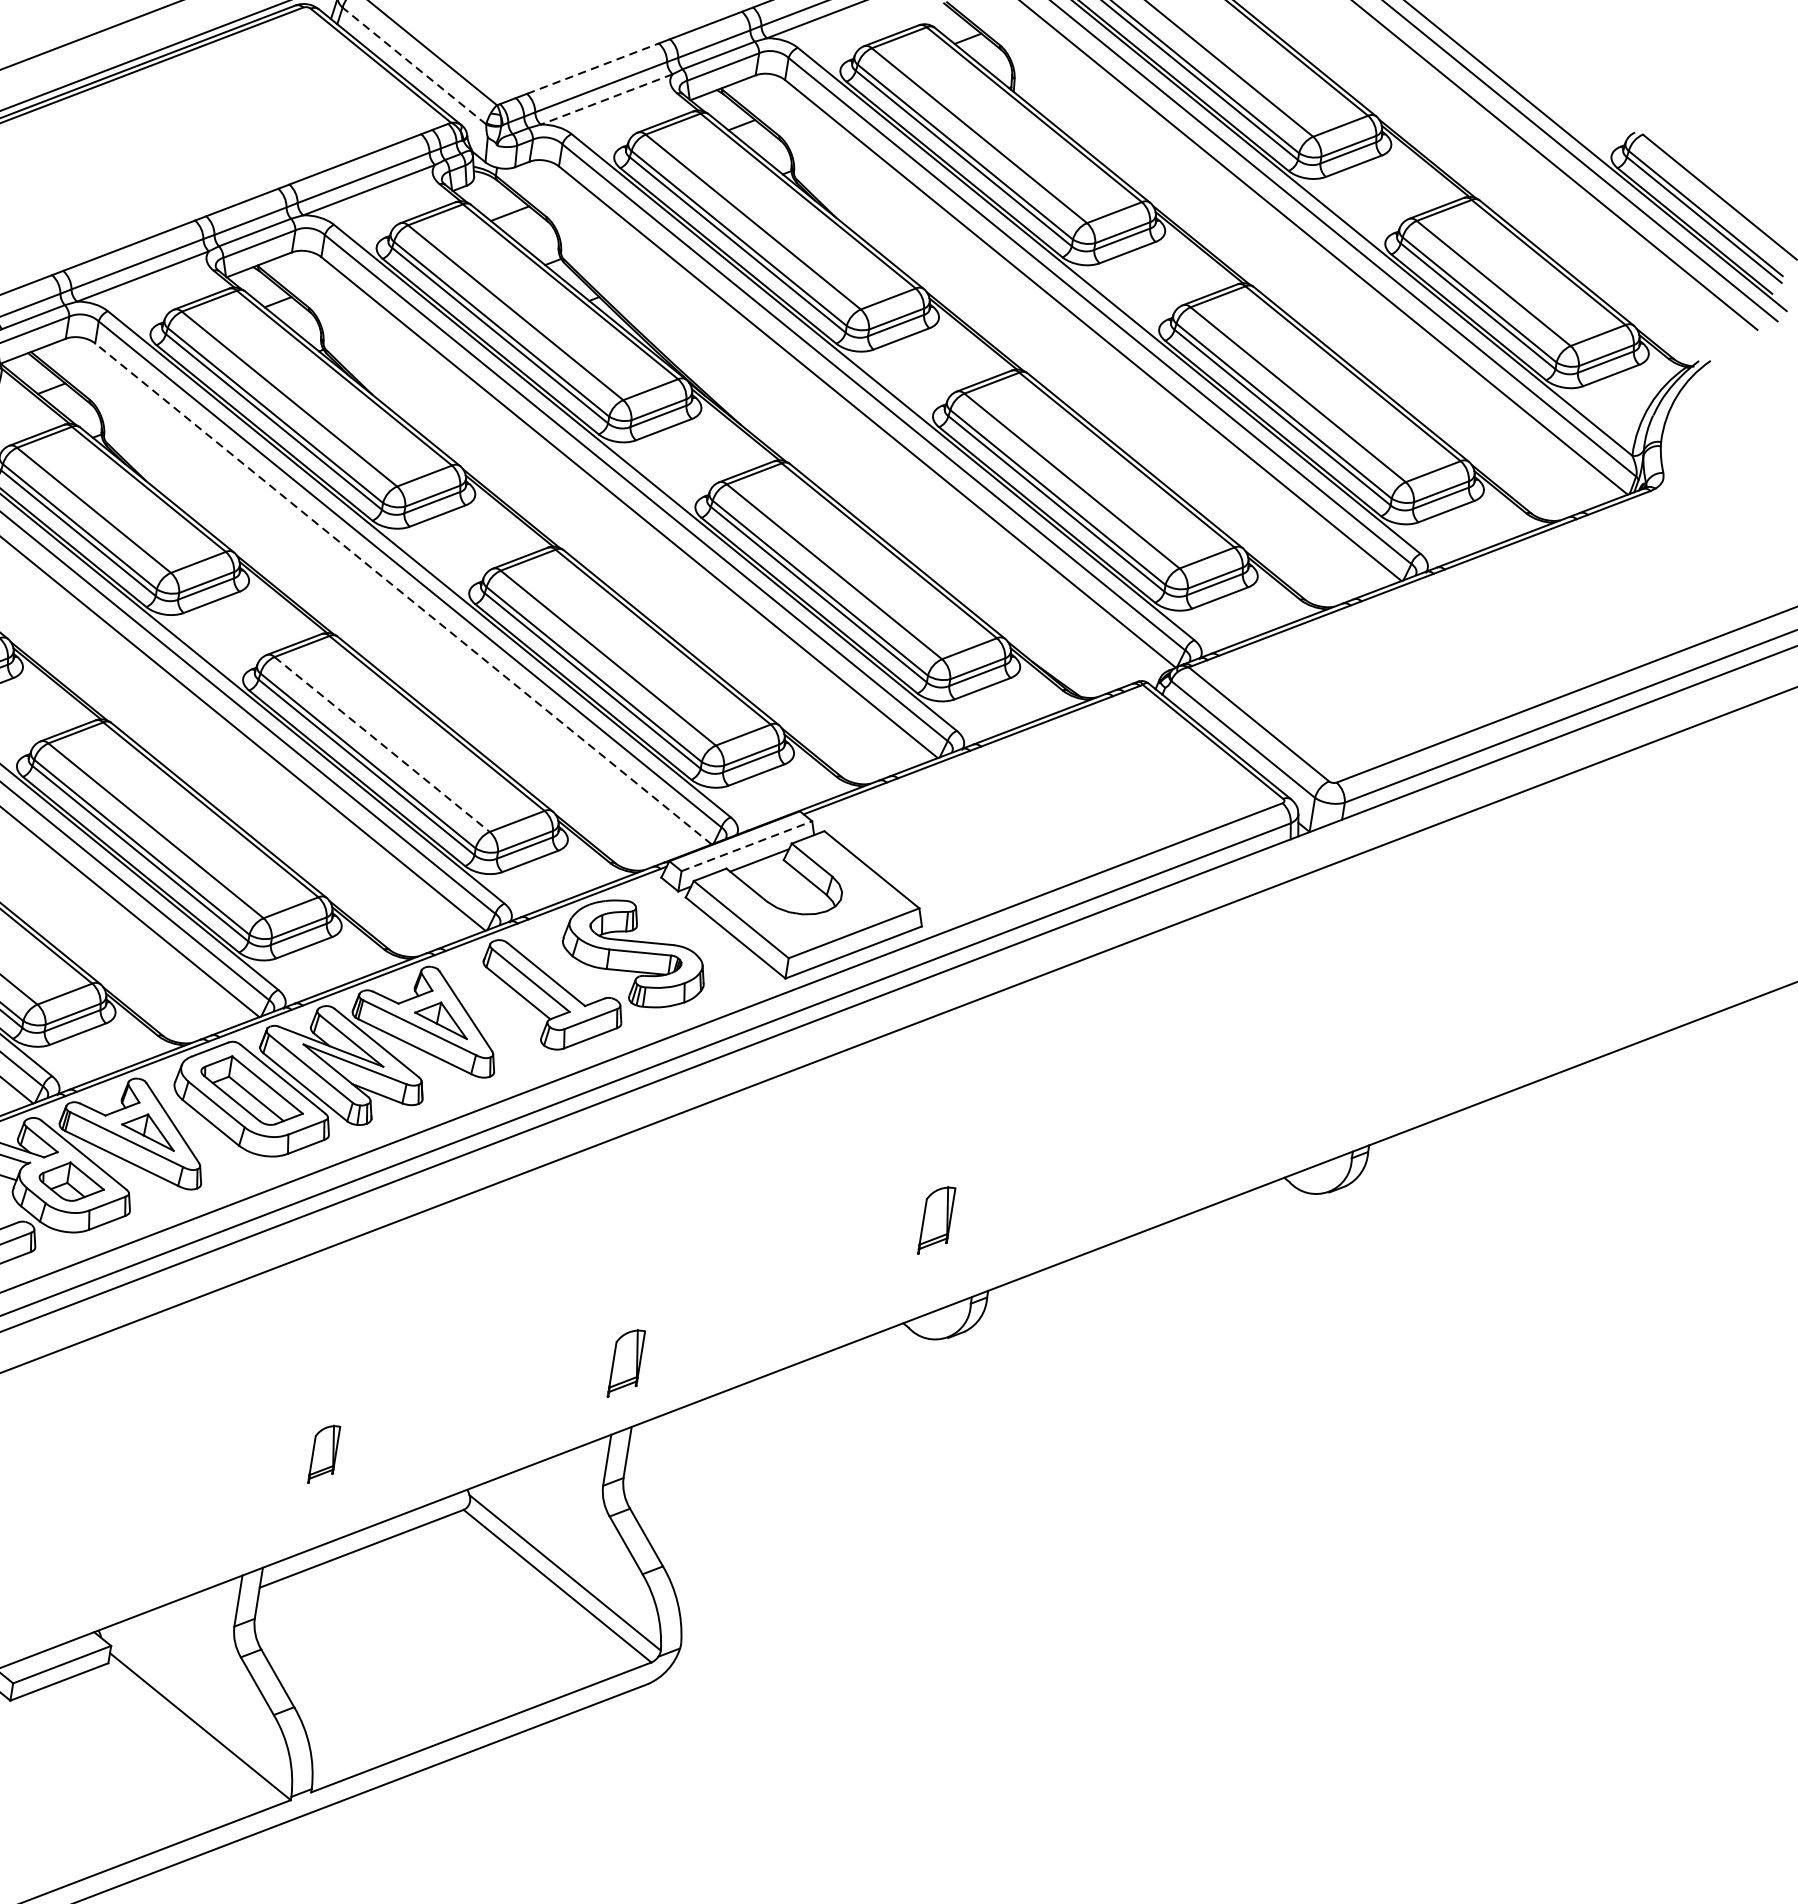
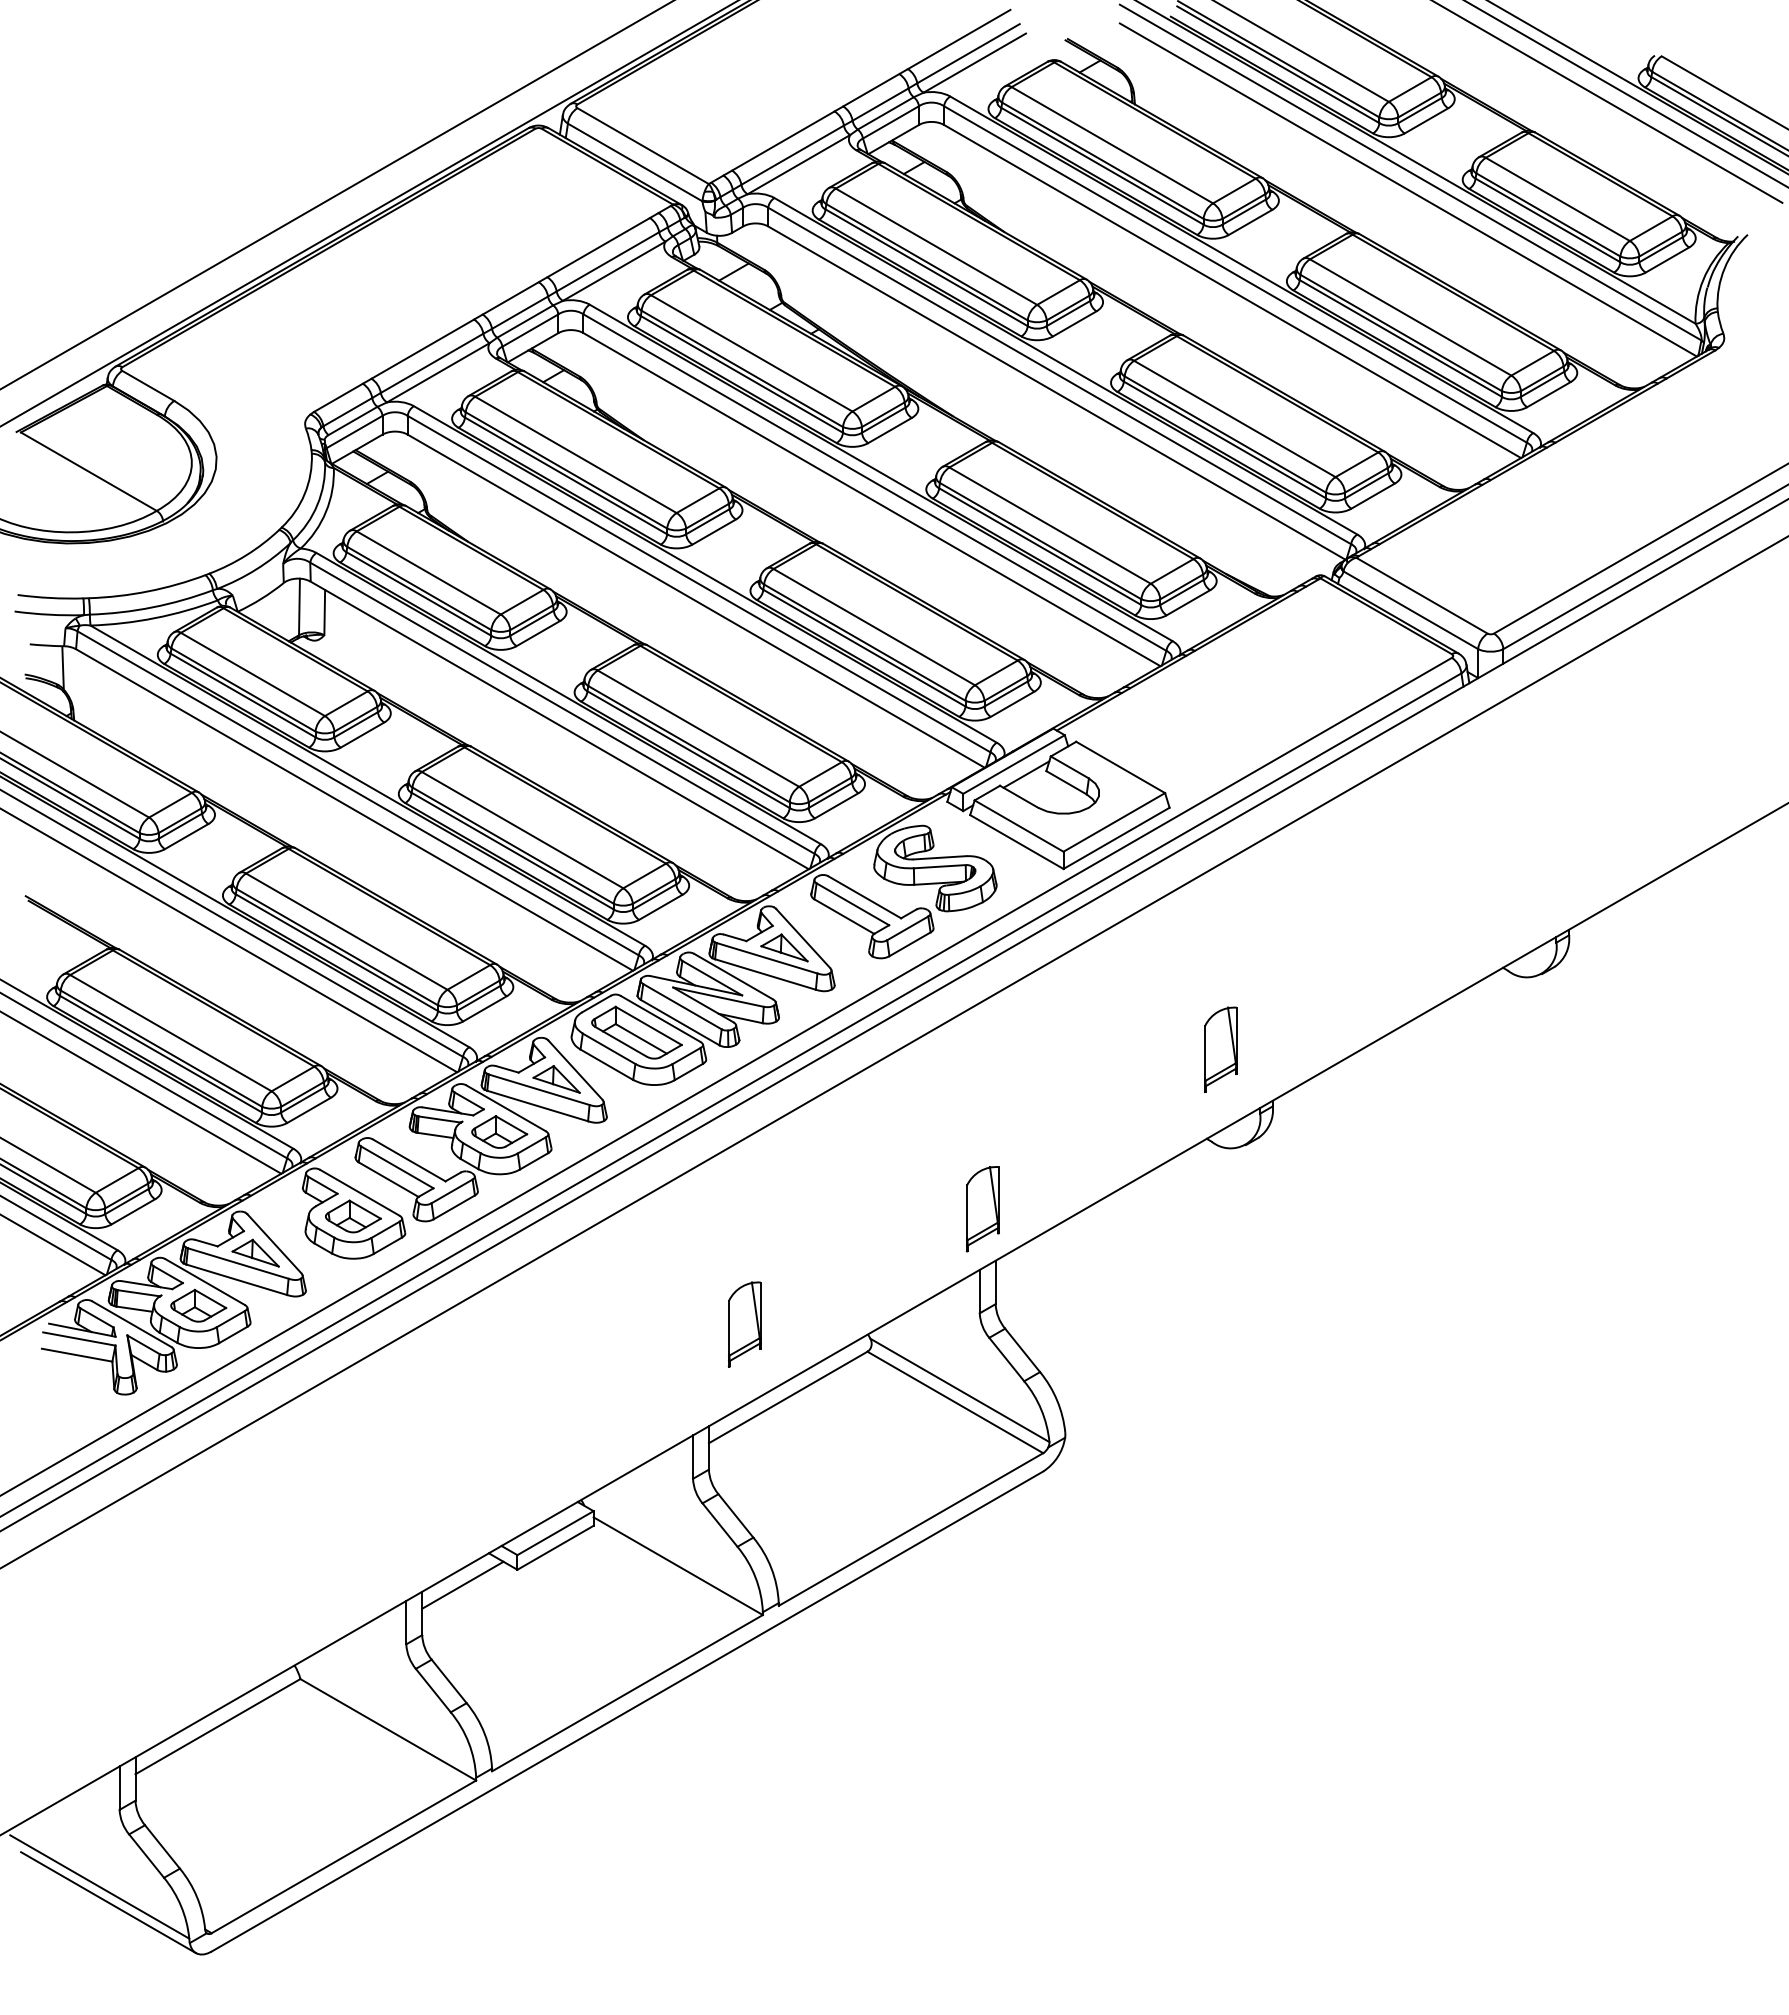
line: (414, 66) -> (635, 162), dashed -> solid
line: (593, 68) -> (783, 140), dashed -> solid
line: (606, 99) -> (798, 164), dashed -> solid
line: (402, 593) -> (695, 600), dashed -> solid
line: (382, 744) -> (698, 728), dashed -> solid
line: (747, 846) -> (1014, 764), dashed -> solid
part: (936, 1220) -> (1220, 1049), size x1.43
part: (625, 1364) -> (982, 1209), size x1.43
part: (324, 1454) -> (744, 1324), size x1.67

